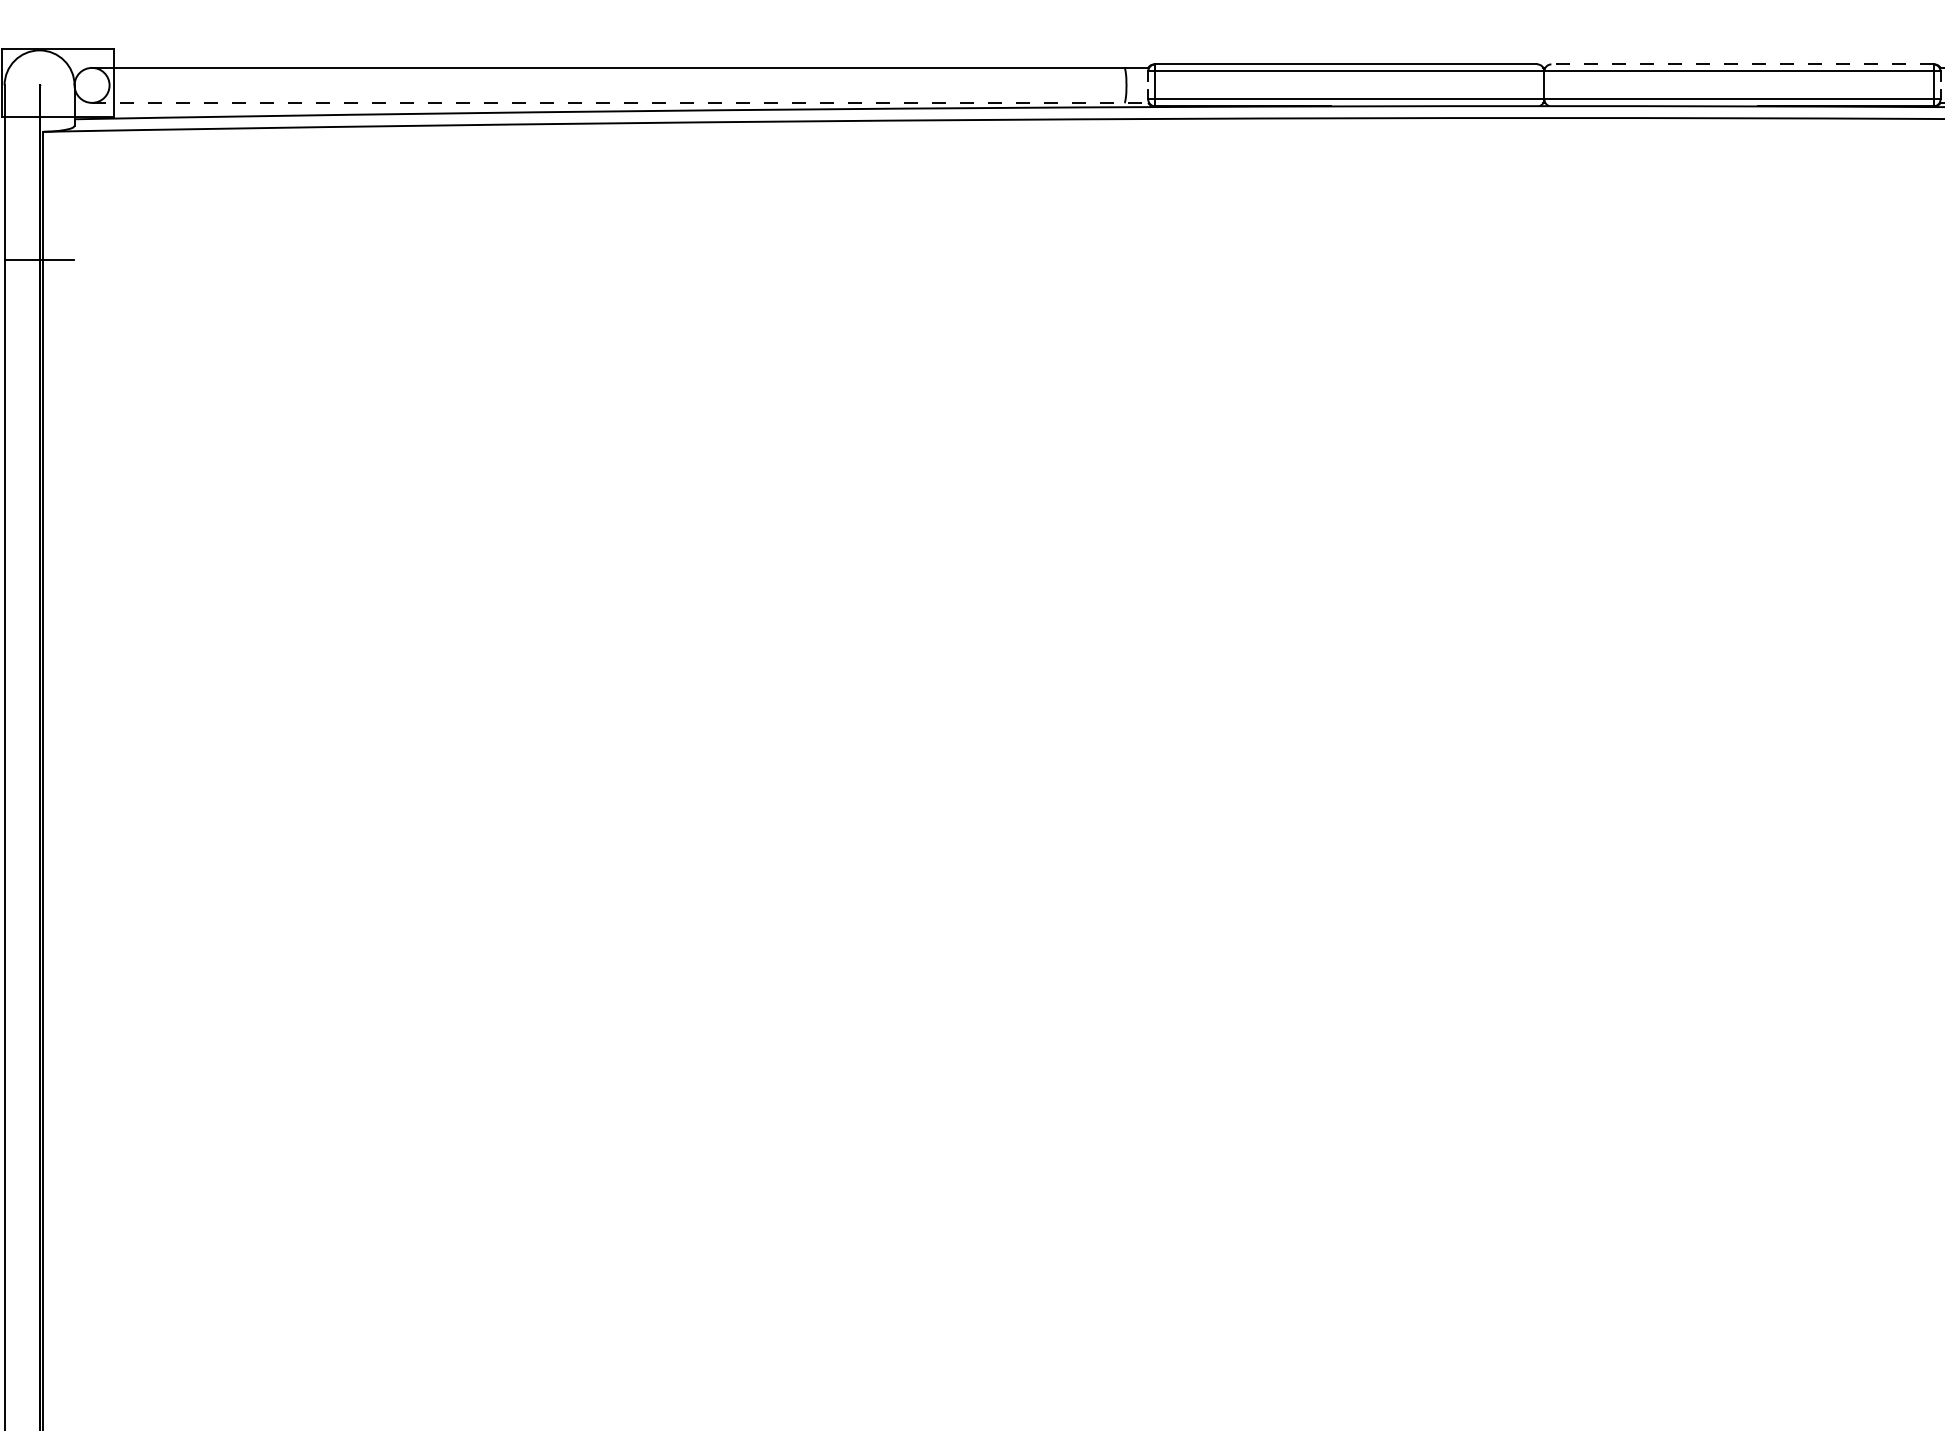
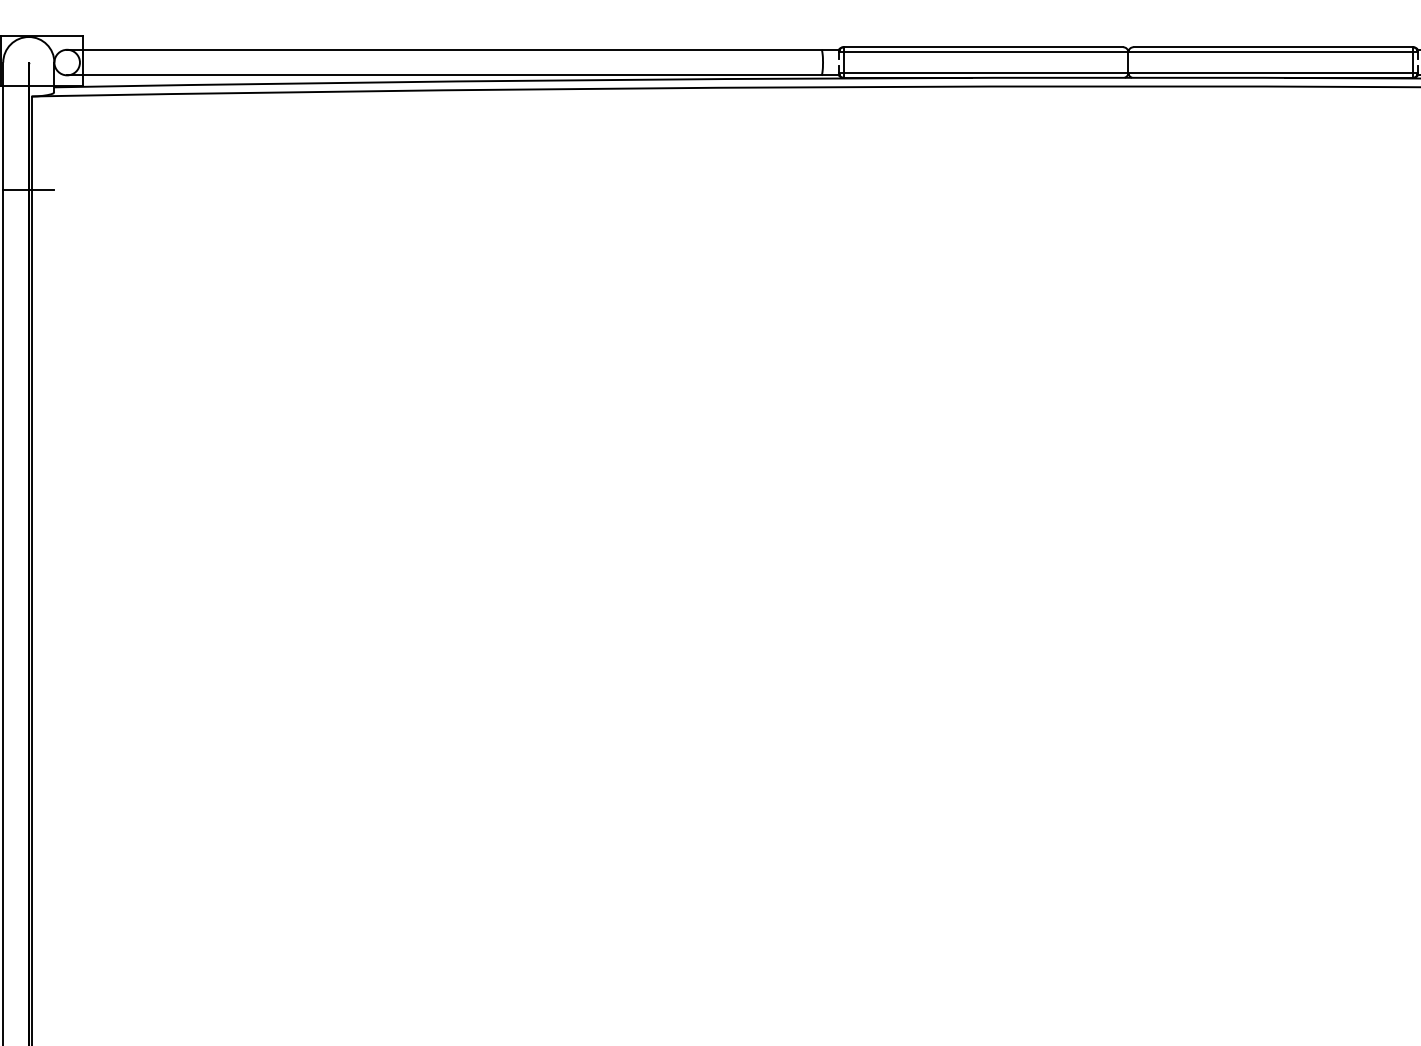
line: (1741, 64) -> (1272, 47), dashed -> solid
line: (620, 102) -> (453, 75), dashed -> solid

